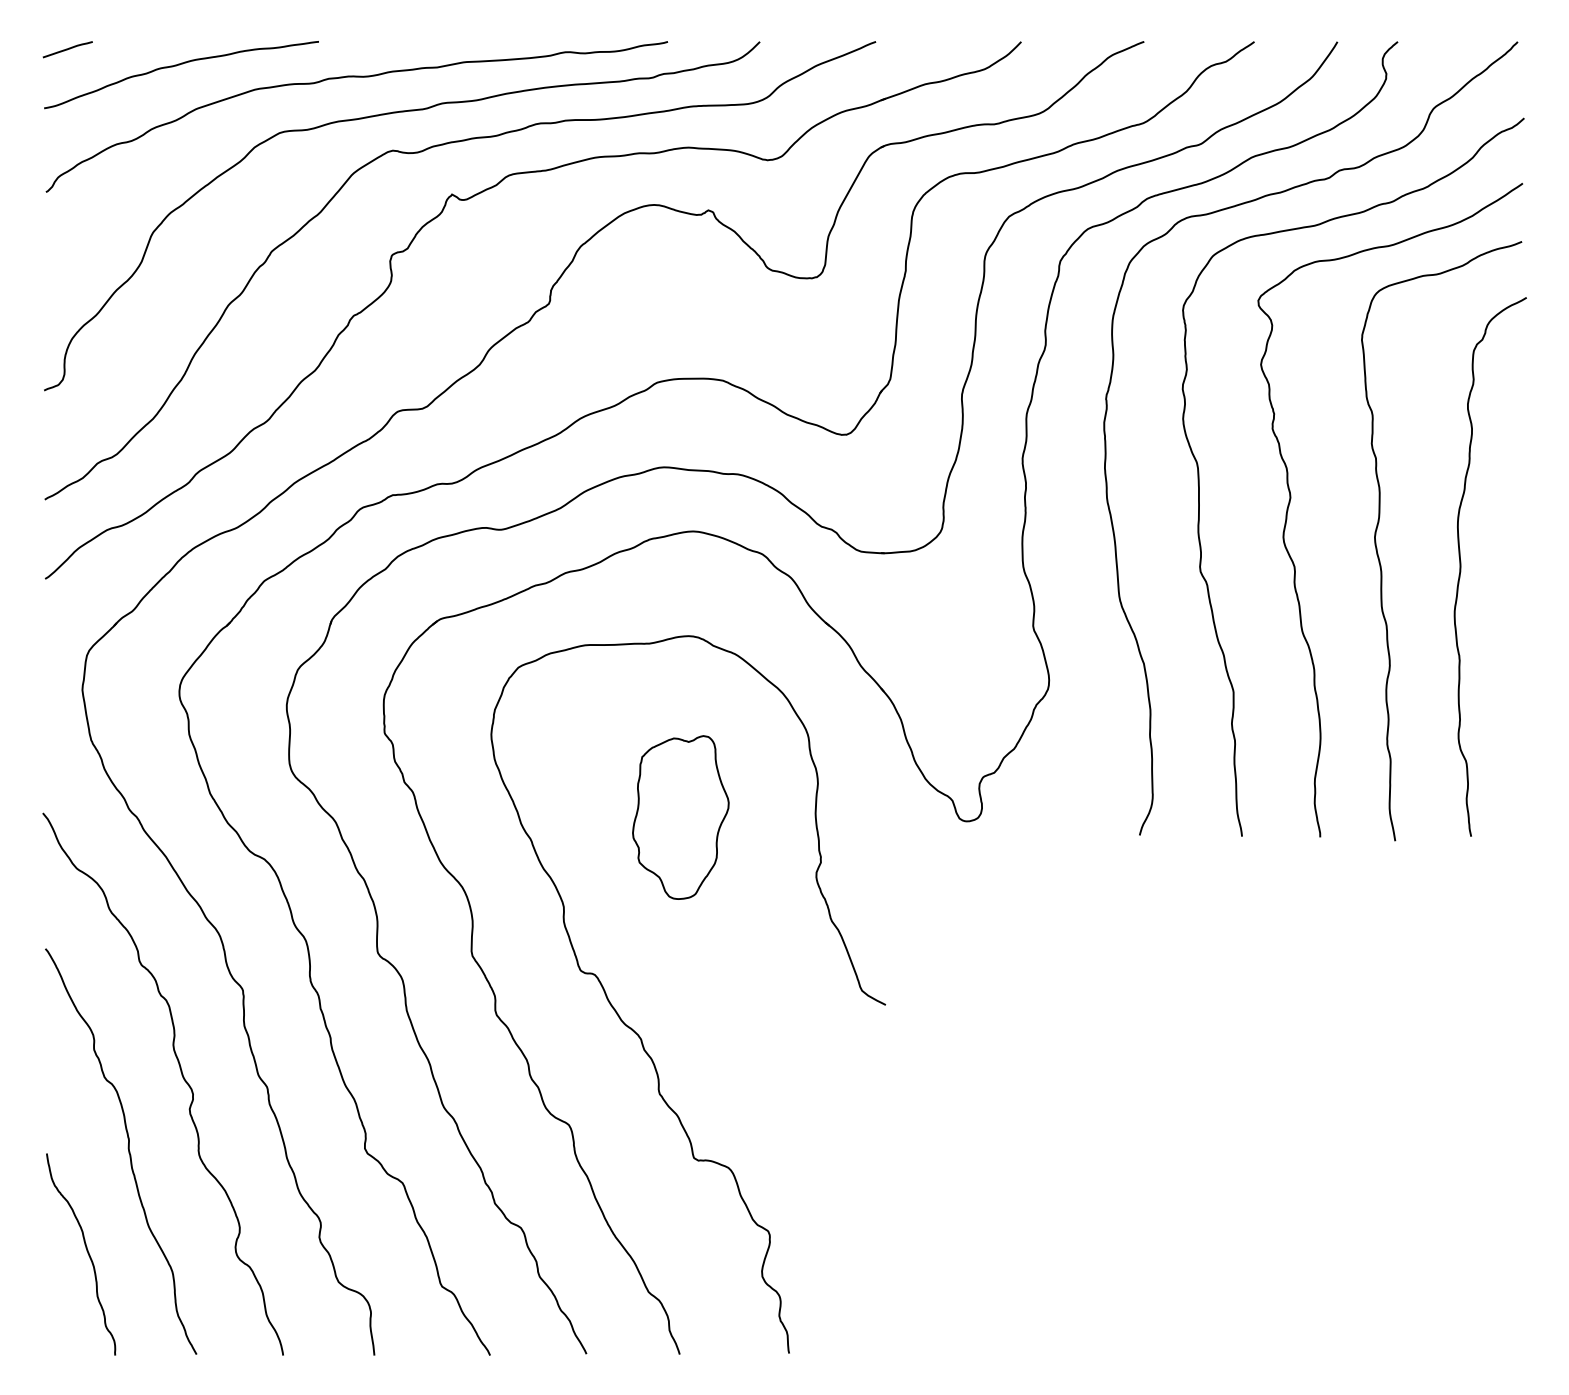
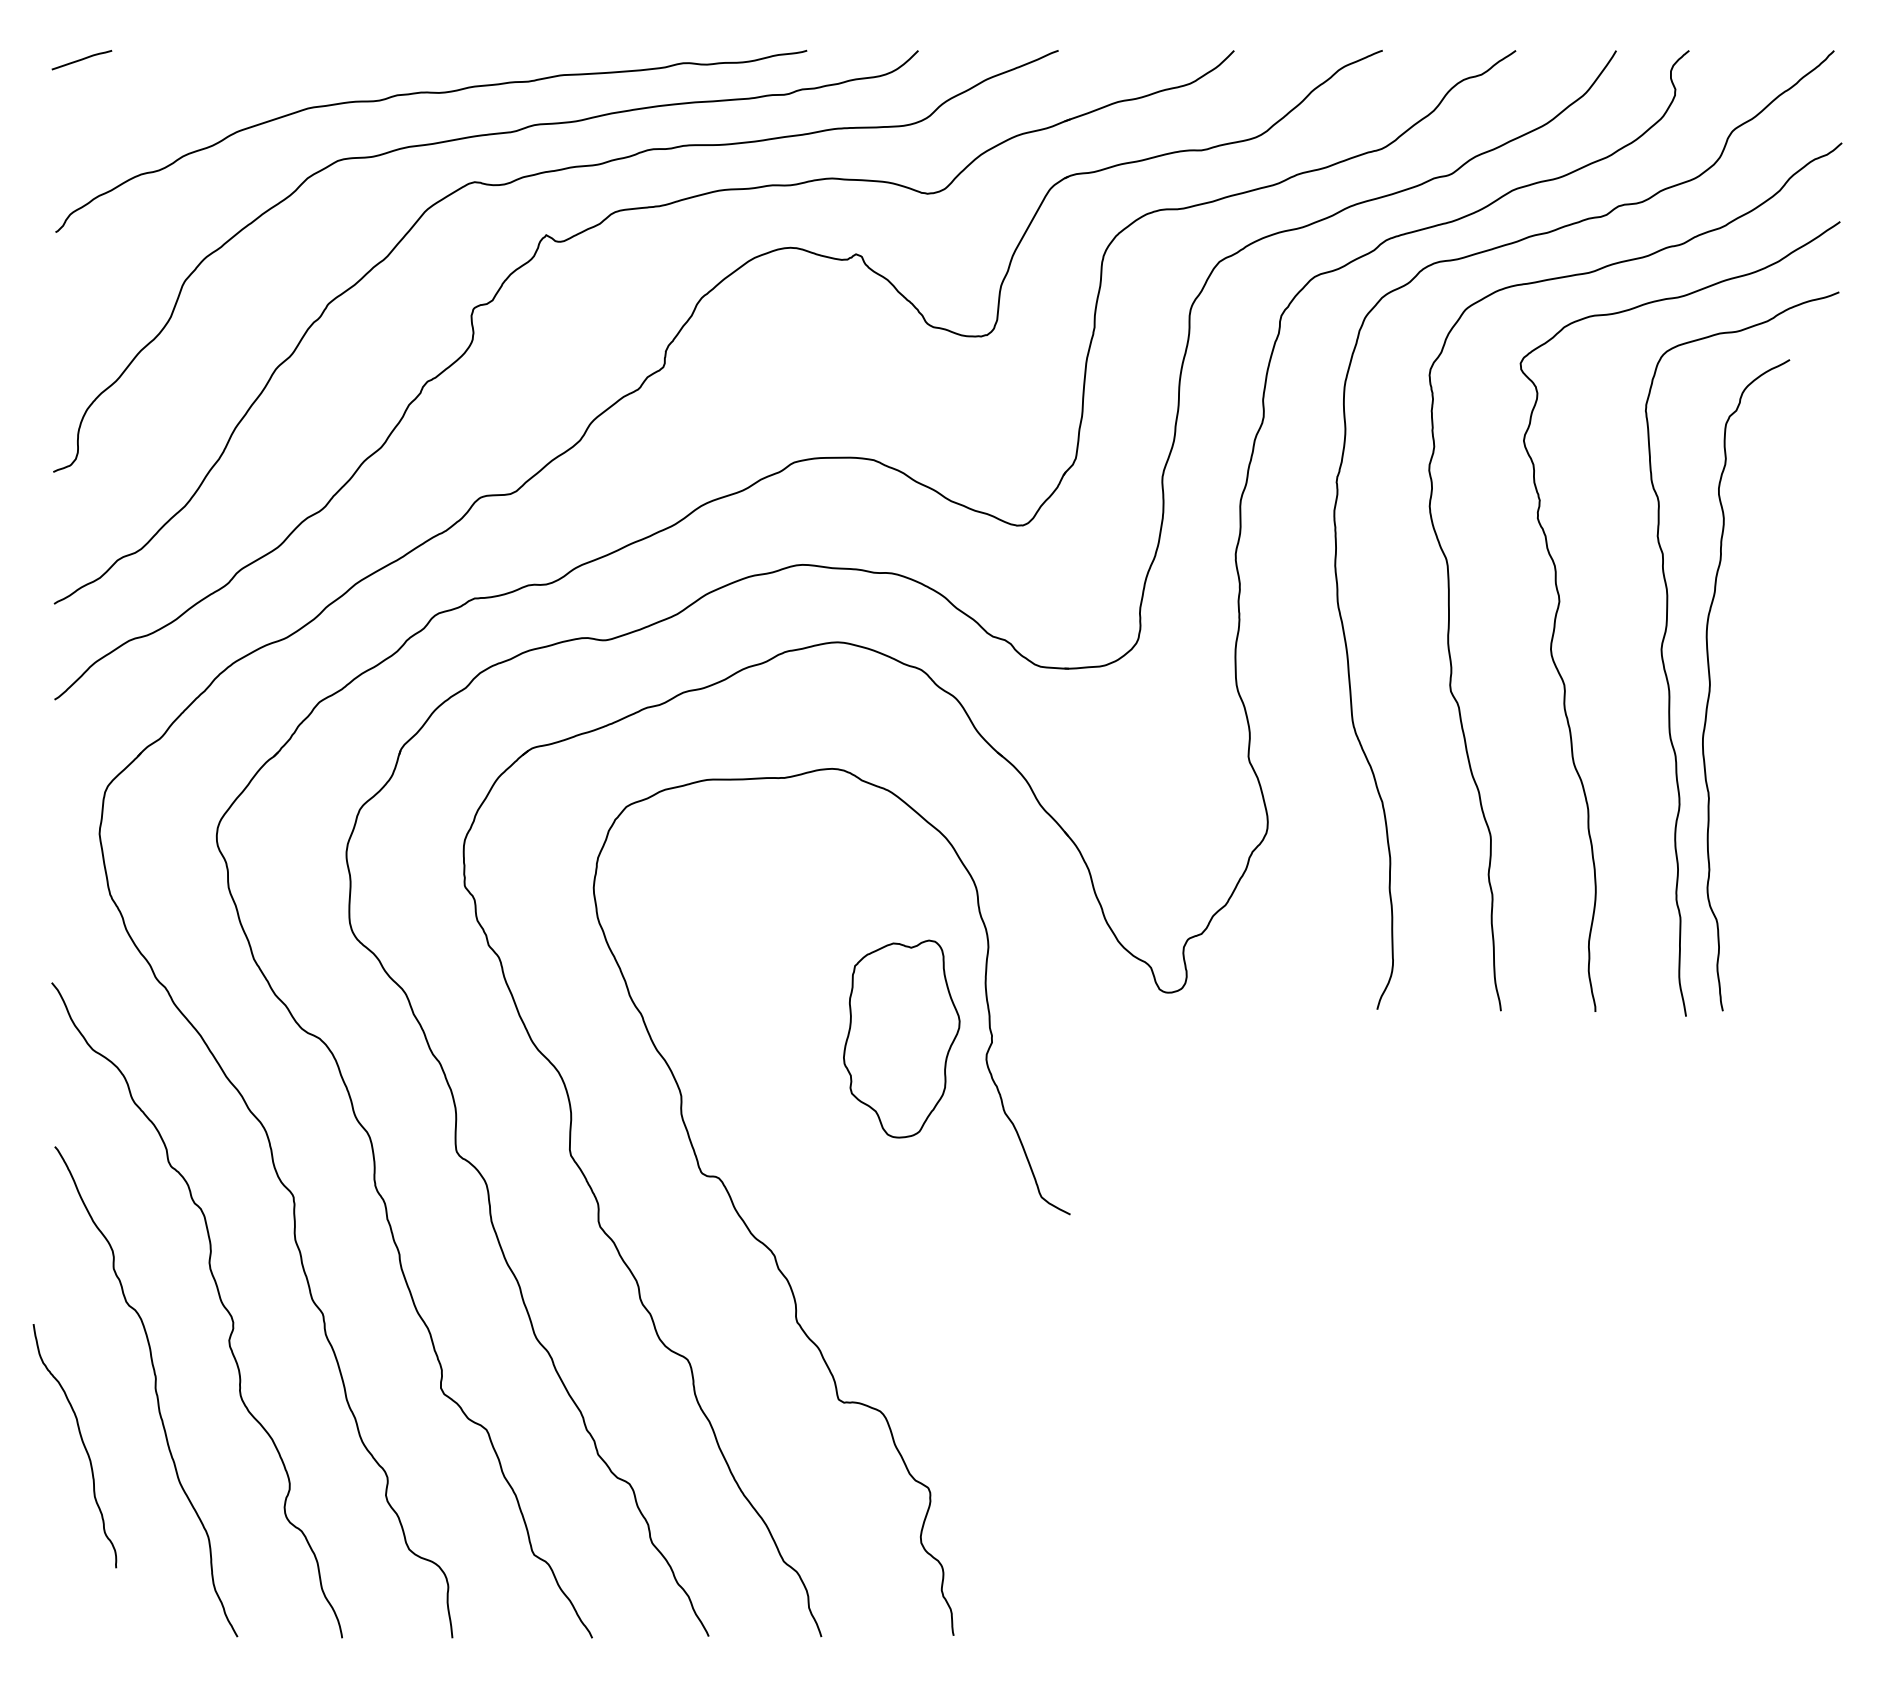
curve: (178, 65) -> (215, 79), removed
curve: (1460, 567) -> (1710, 685), moved
part: (680, 817) -> (901, 1038), moved
curve: (87, 1253) -> (82, 1444), moved

